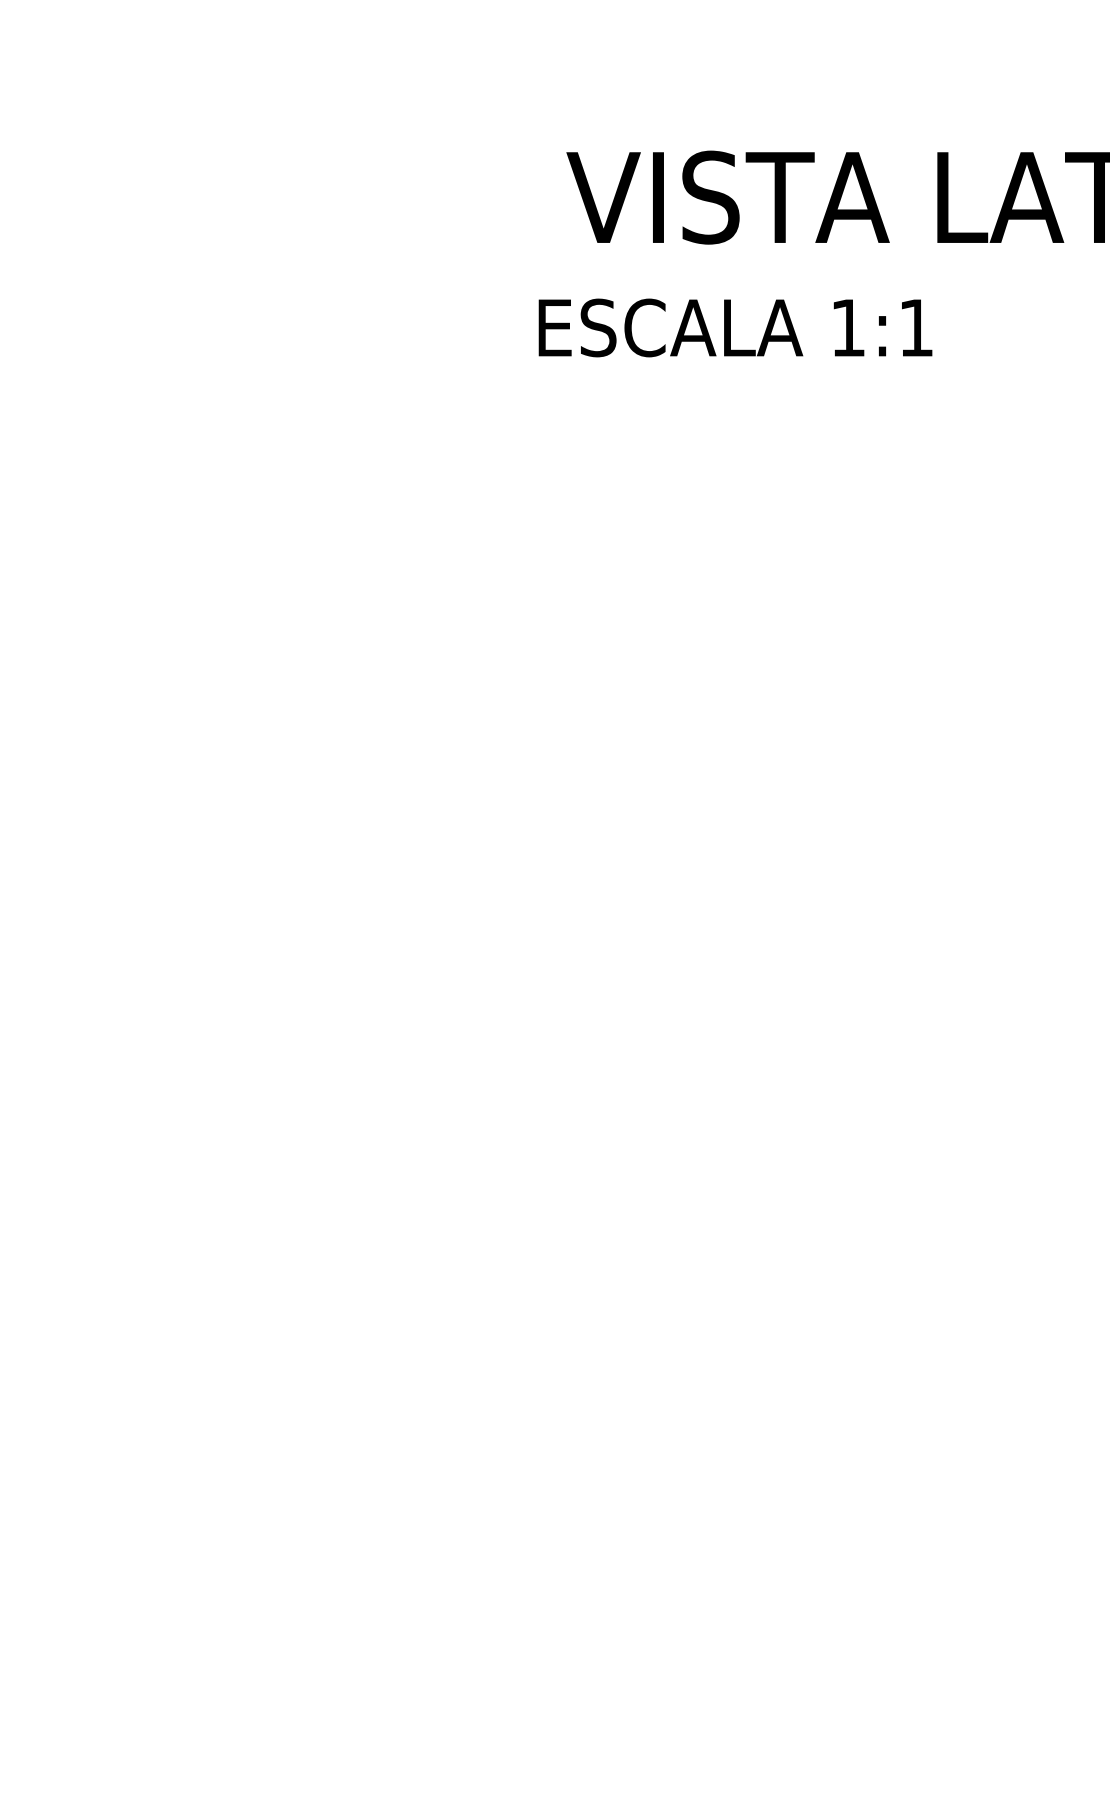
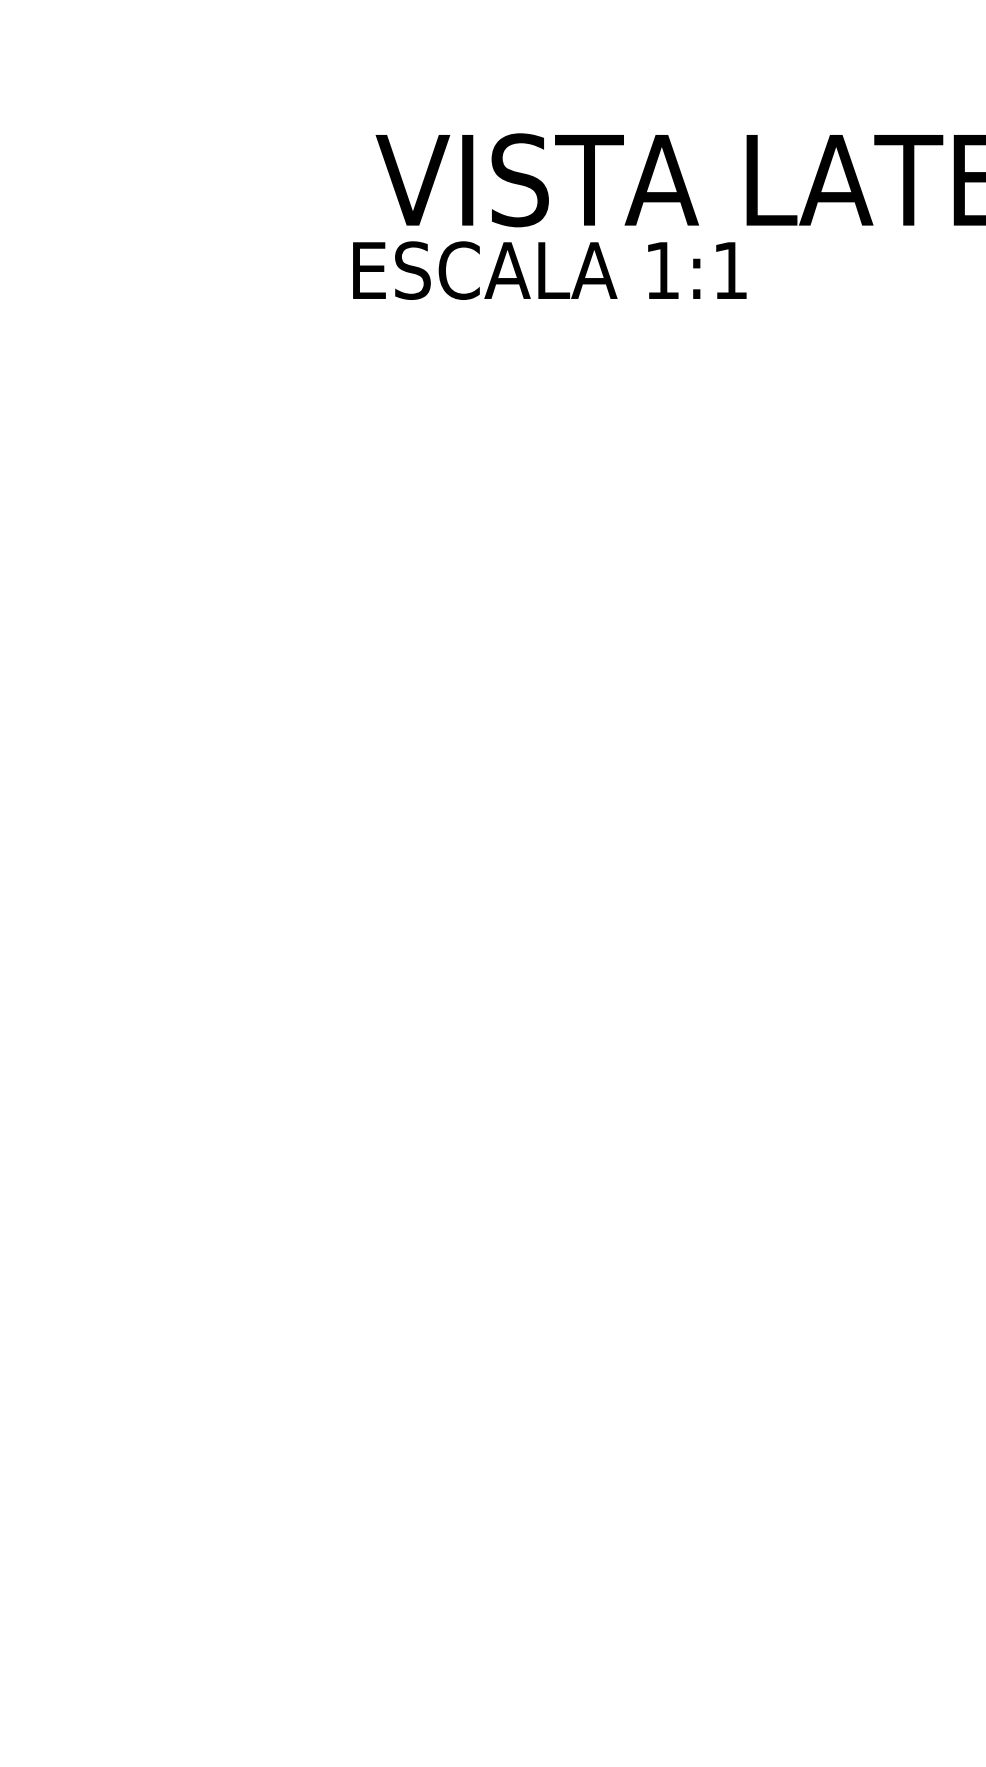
text: (735, 327) -> (549, 270), moved

